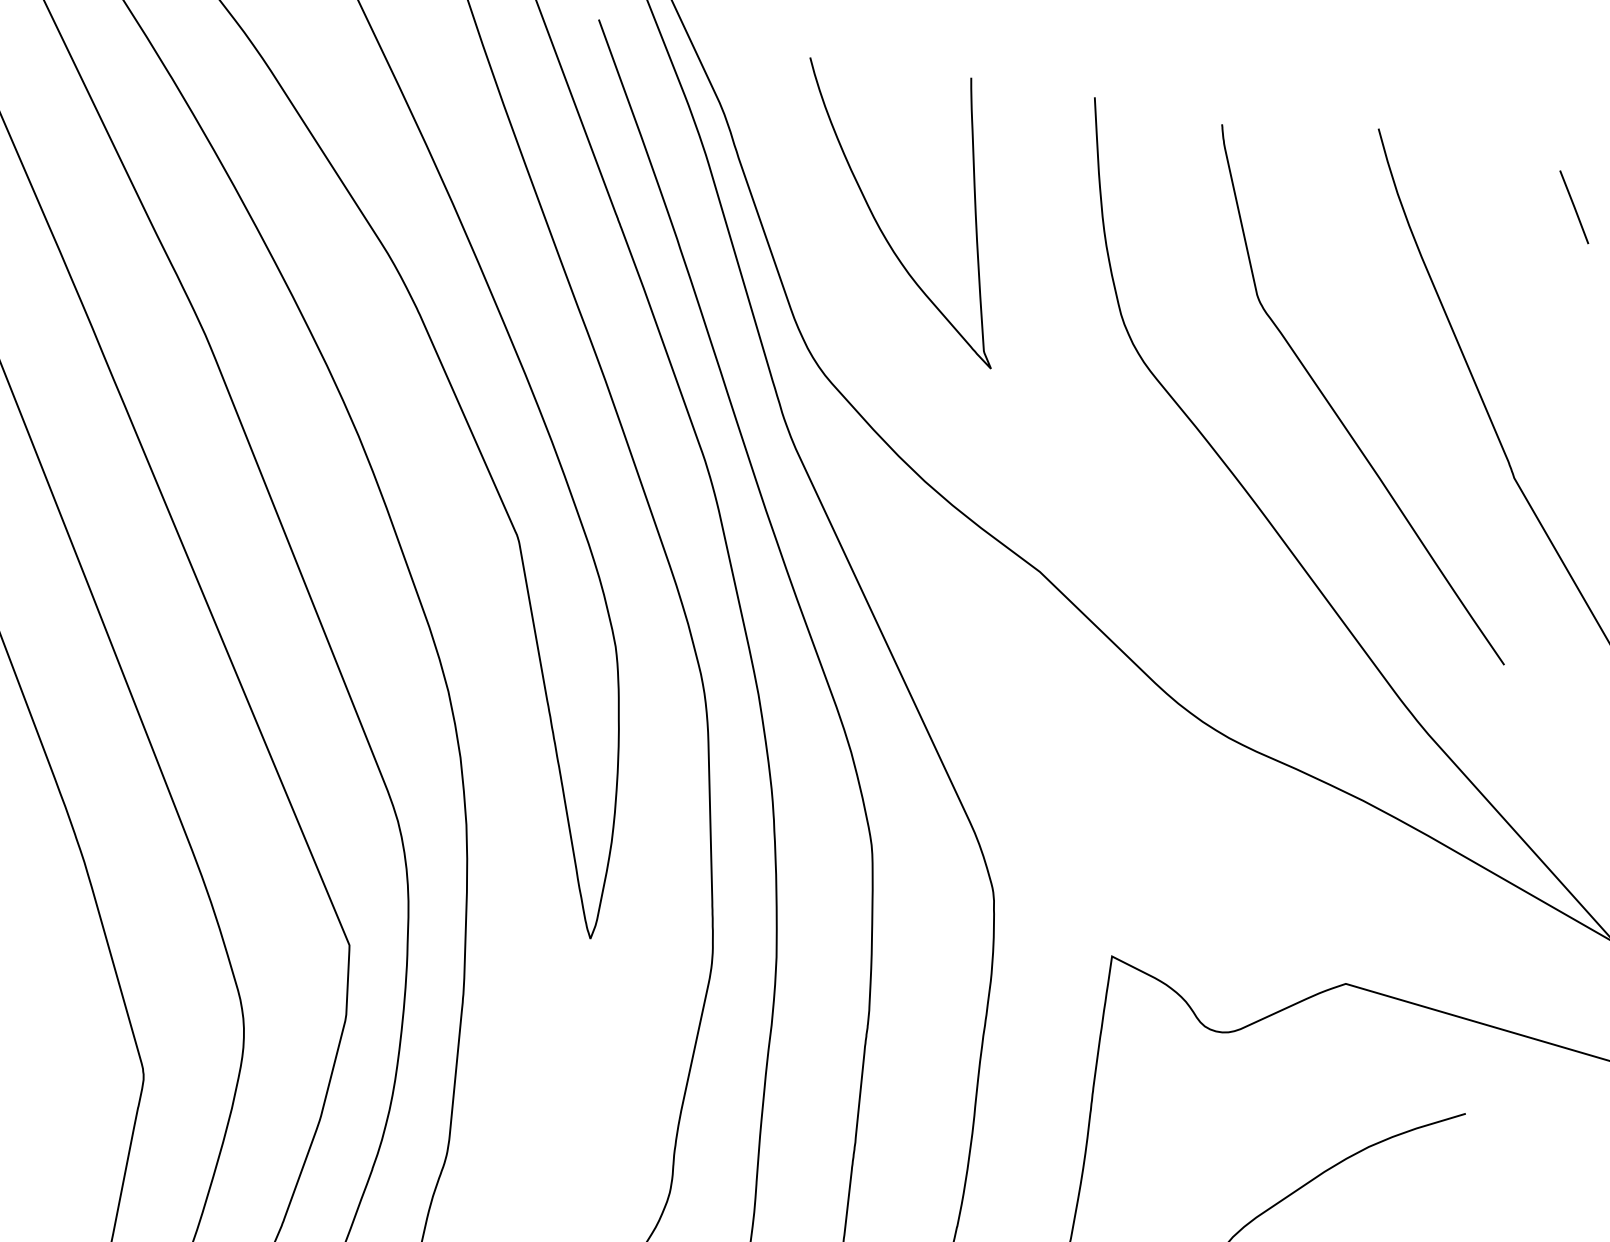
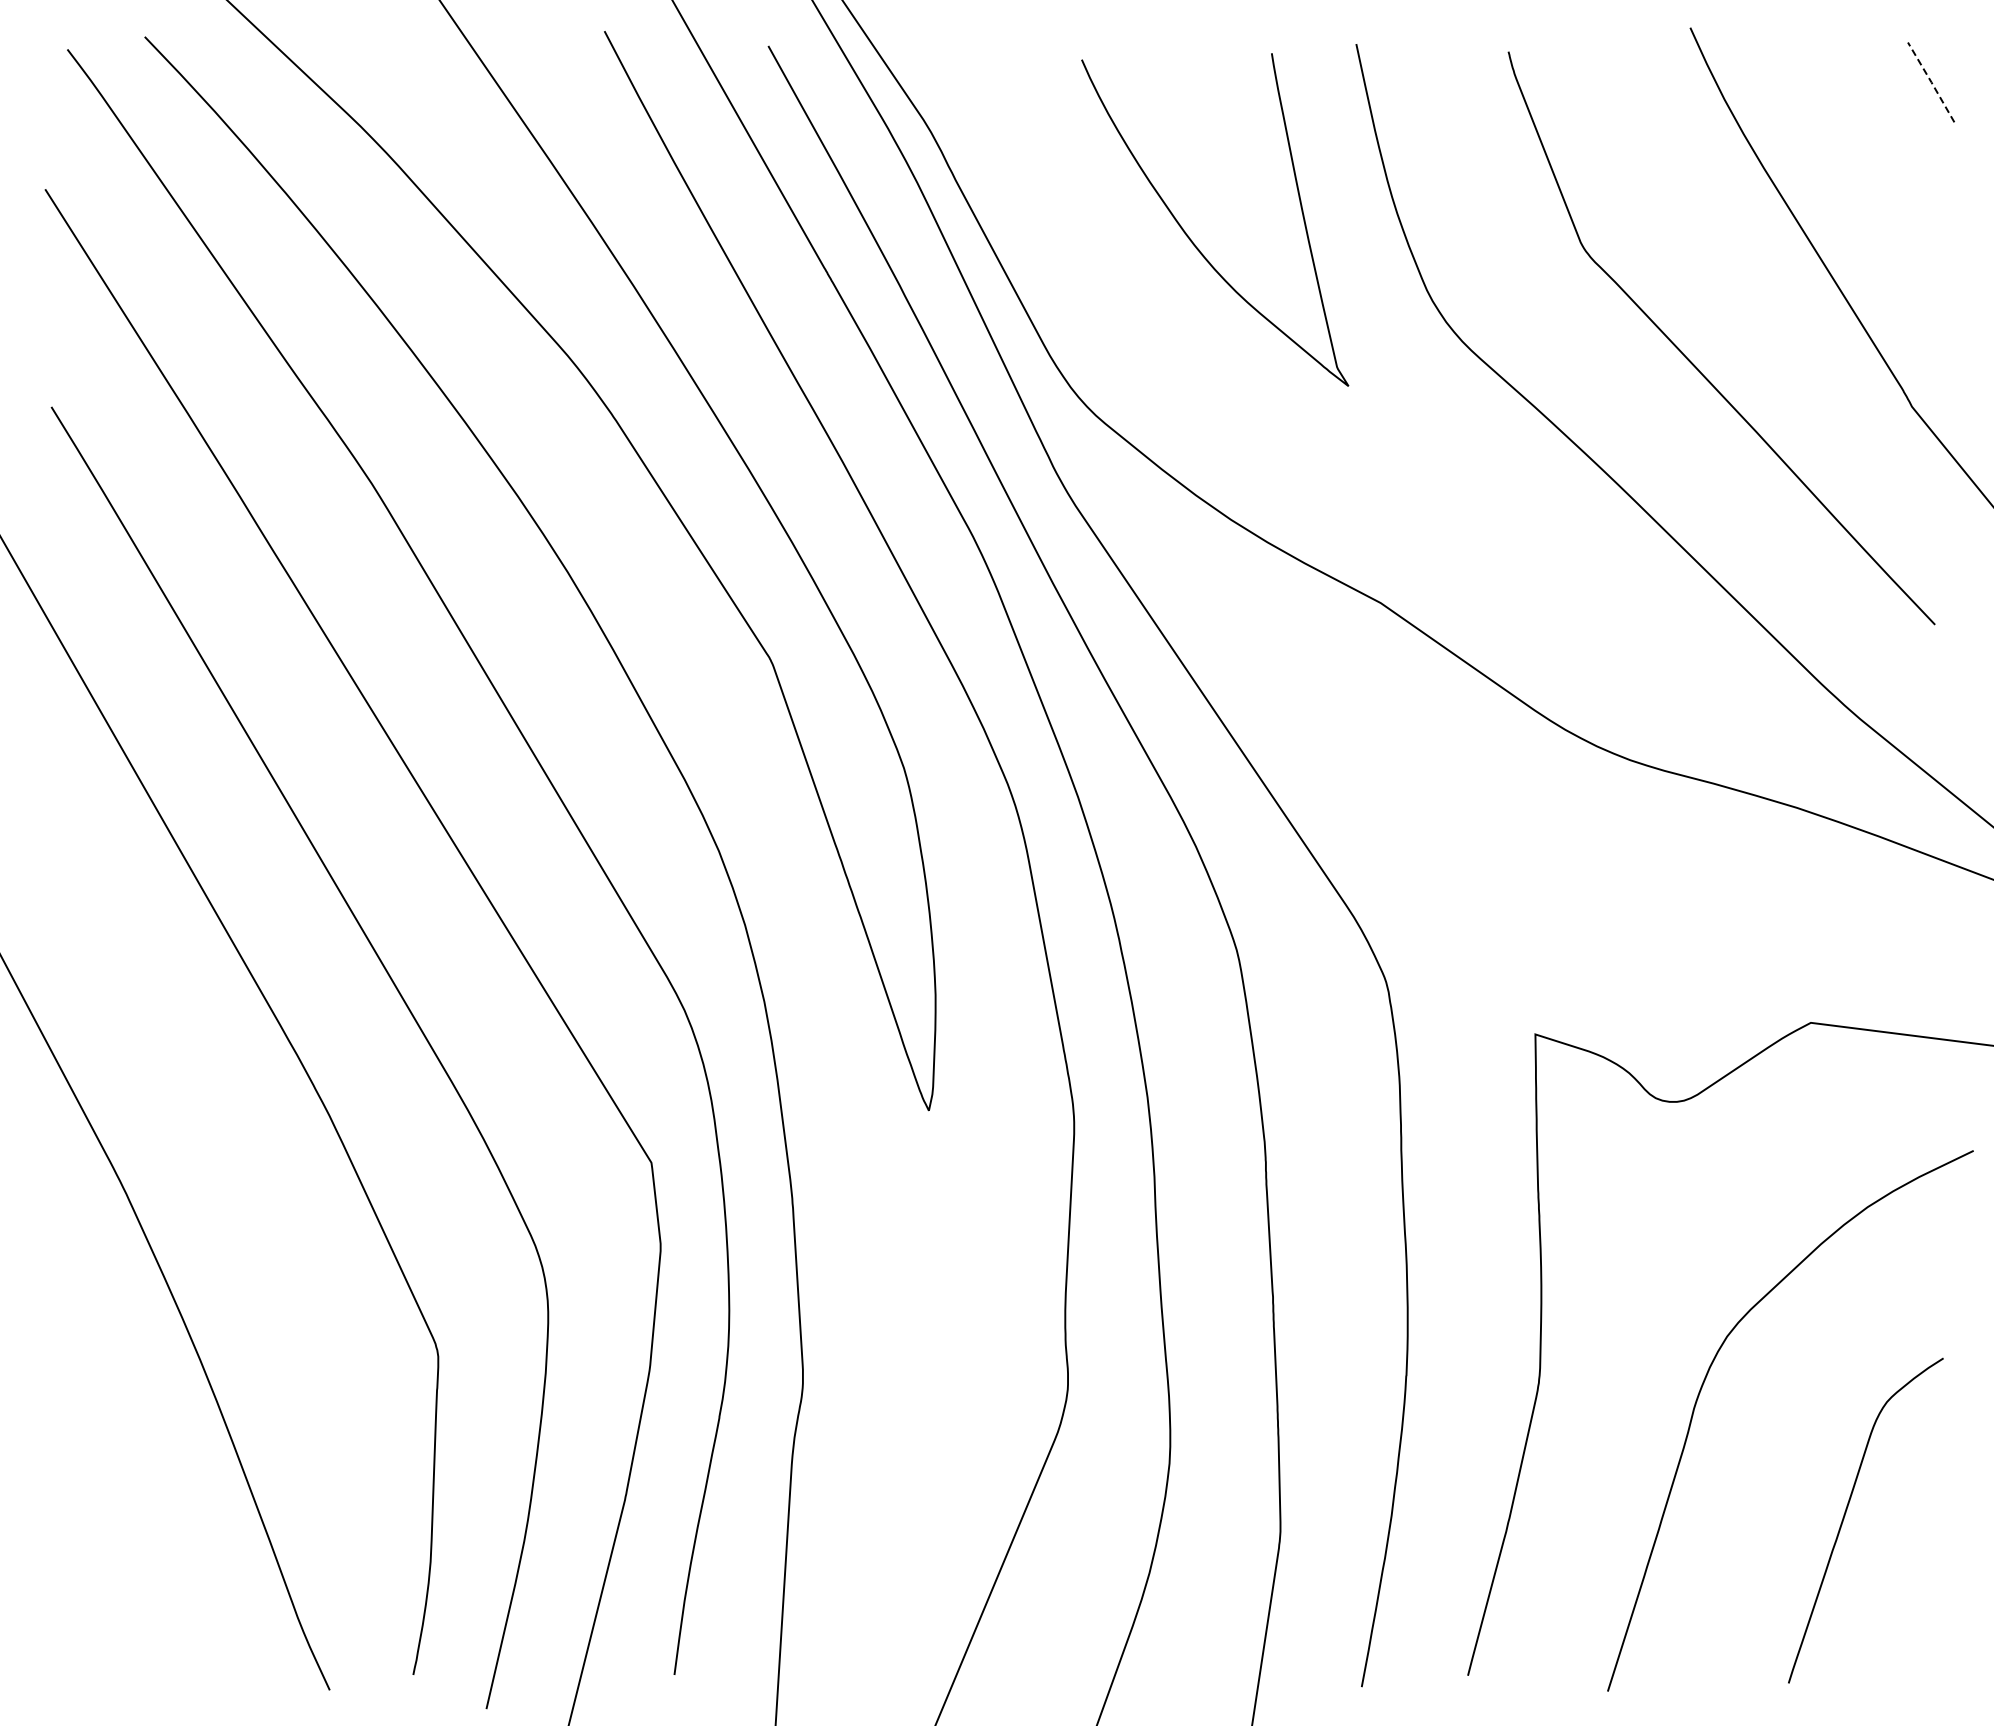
line: (1574, 207) -> (1931, 82), solid -> dashed
curve: (877, 221) -> (1189, 236), moved

